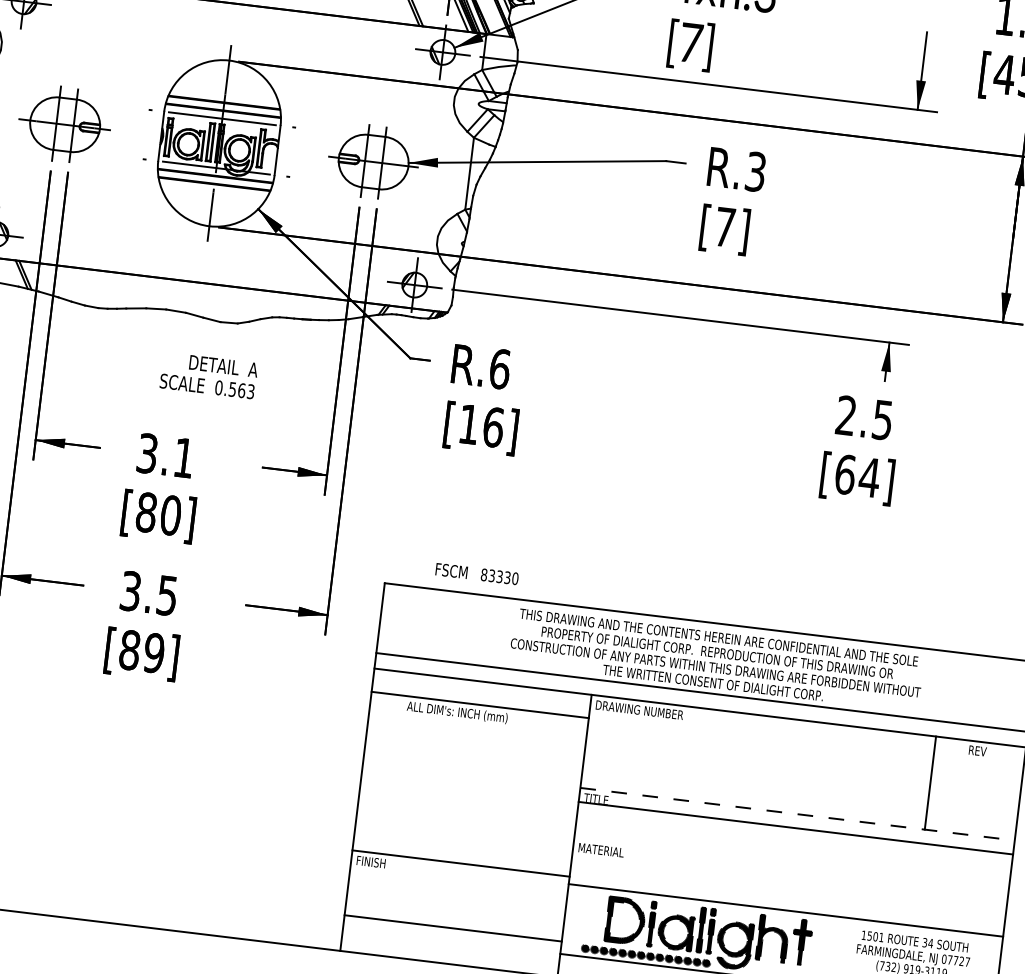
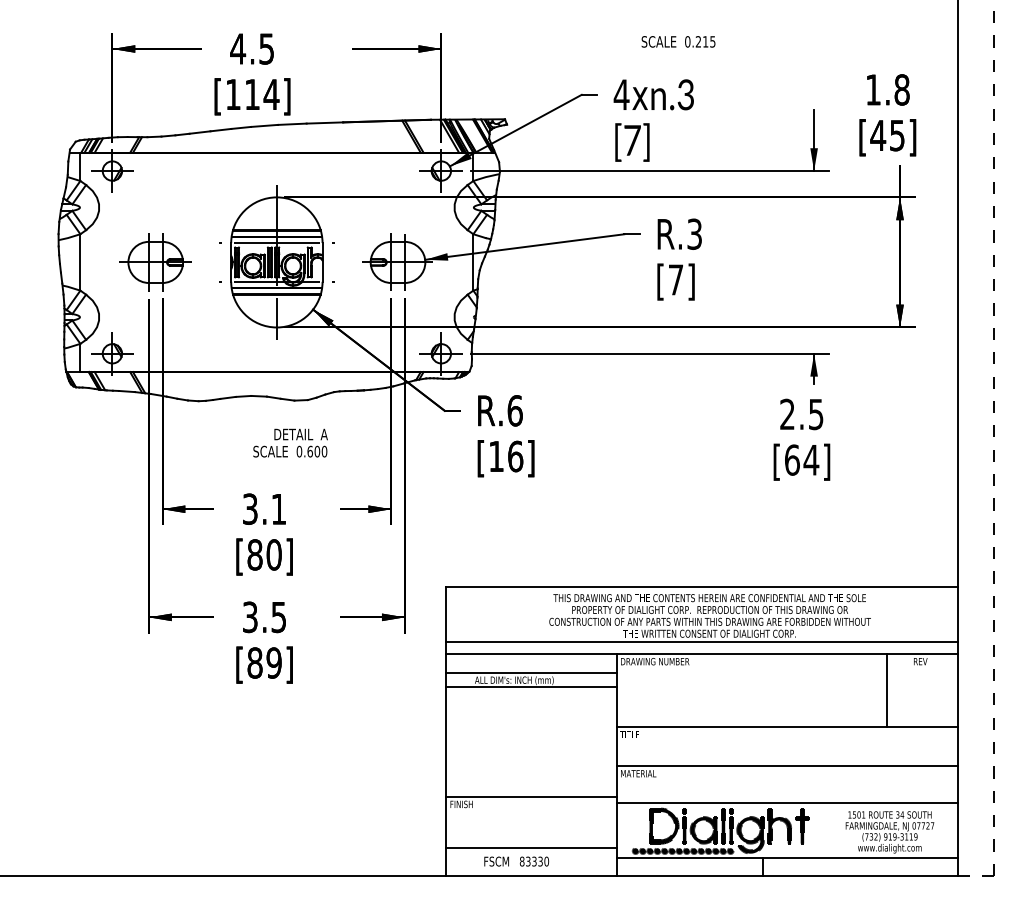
text: (242, 390) -> (317, 451), 0.563 -> 0.600
text: (476, 573) -> (516, 861), moved
line: (478, 723) -> (531, 687), added
line: (798, 814) -> (787, 727), dashed -> solid
line: (795, 828) -> (786, 766), moved

